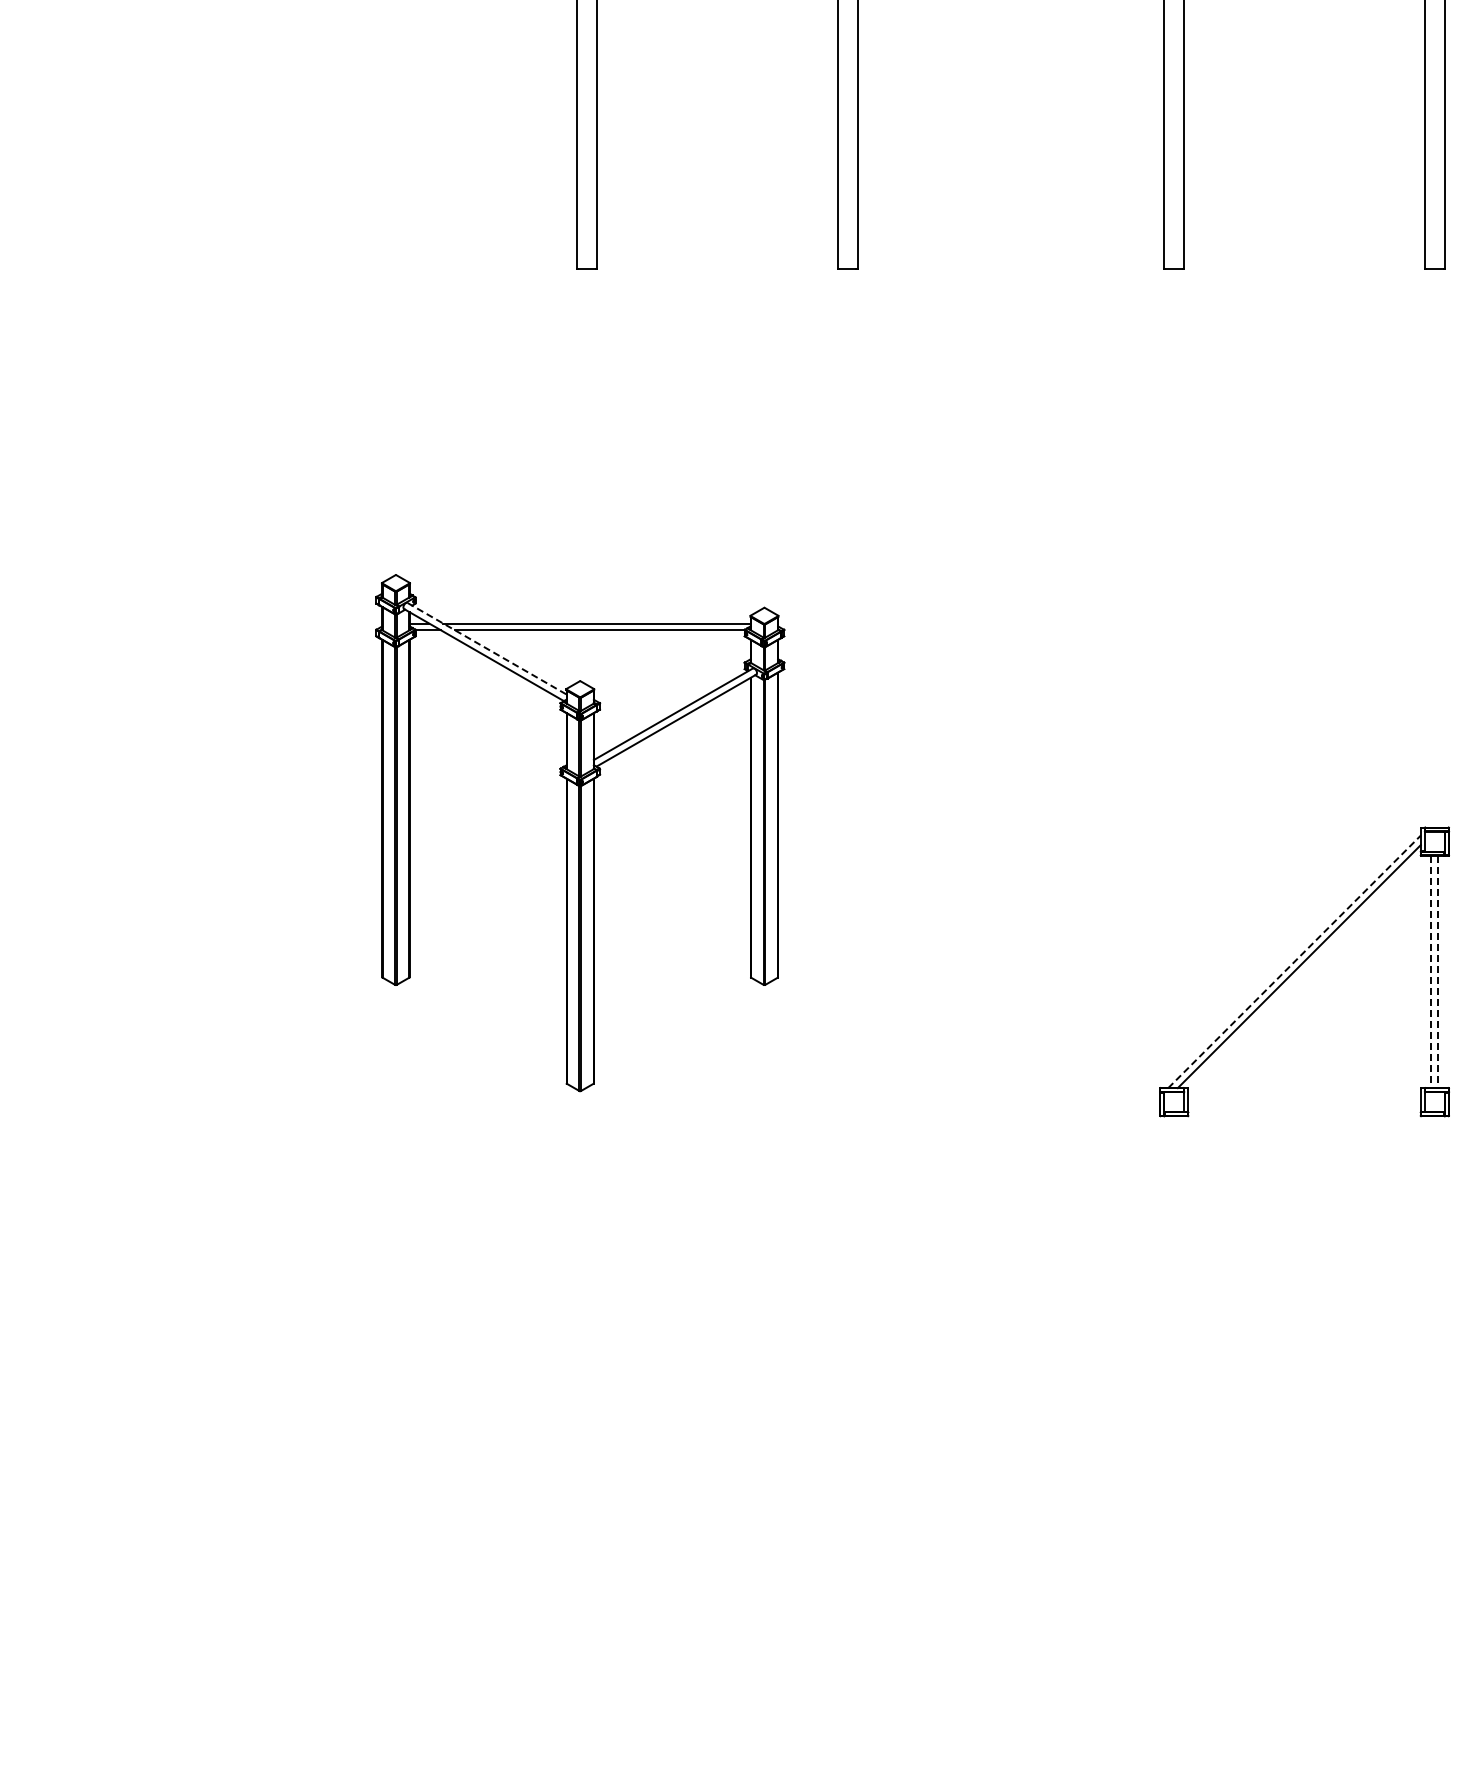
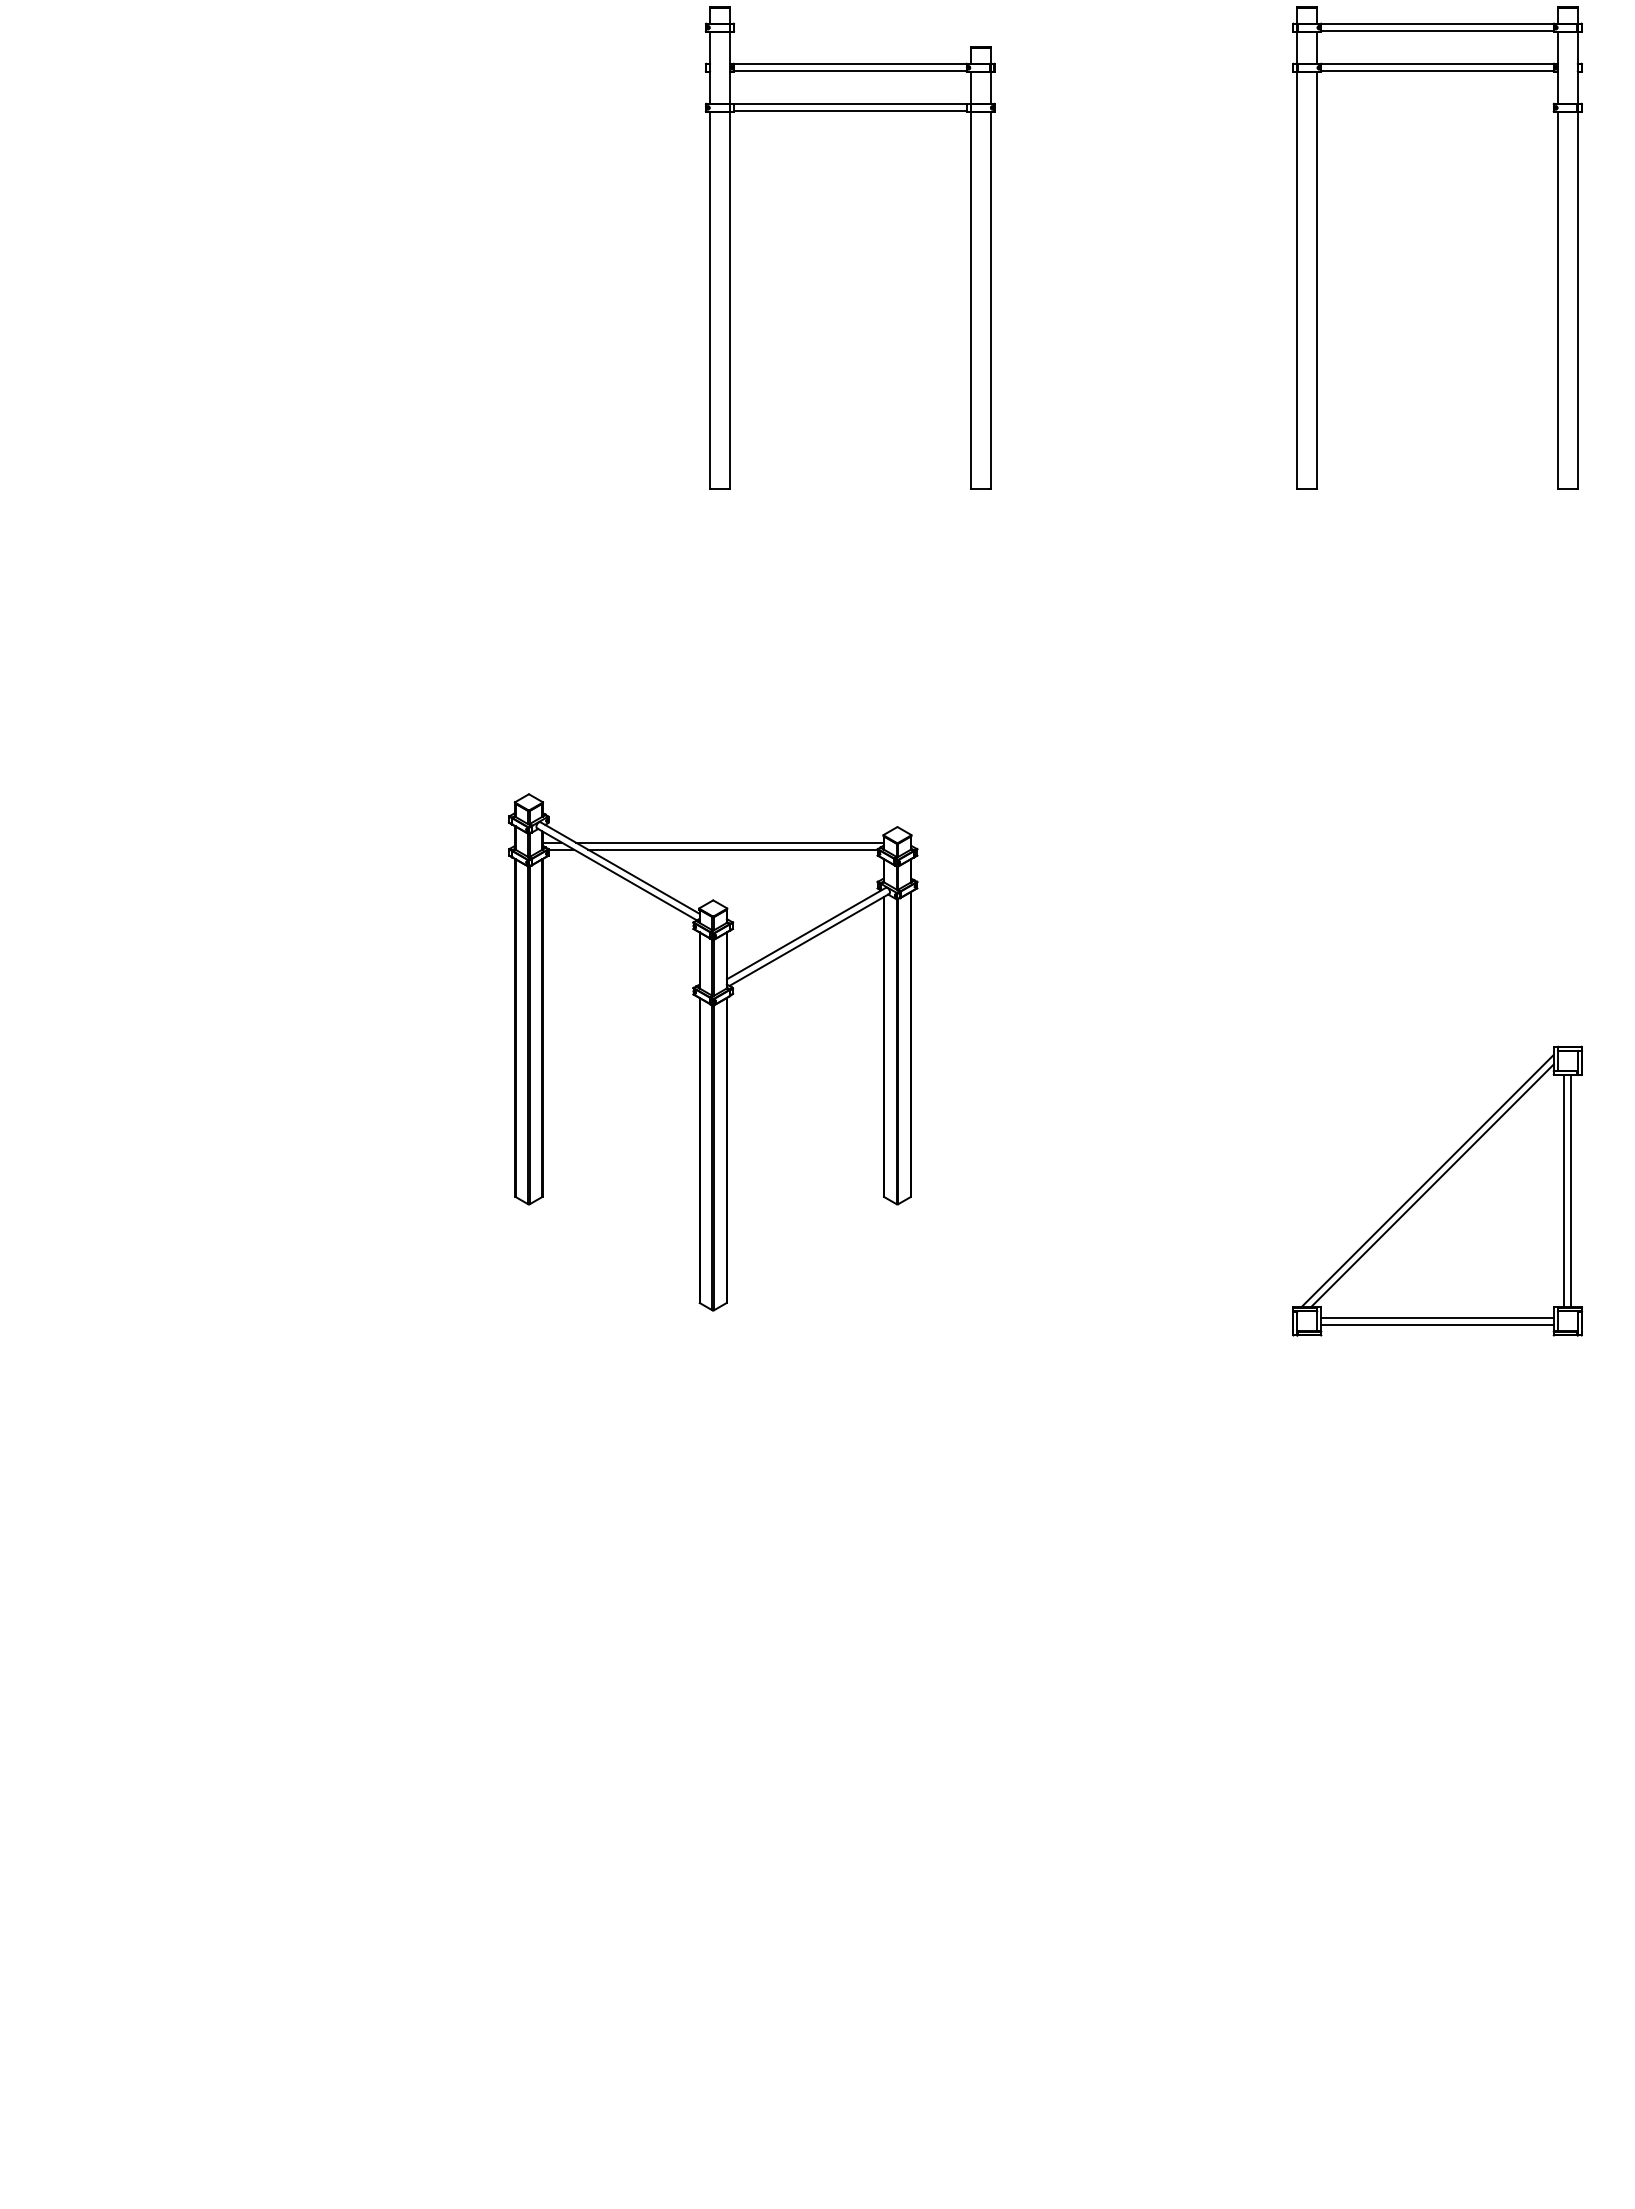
line: (487, 649) -> (620, 868), dashed -> solid
line: (1294, 962) -> (1427, 1181), dashed -> solid
line: (1431, 972) -> (1564, 1191), dashed -> solid
line: (1438, 972) -> (1571, 1191), dashed -> solid
line: (1304, 1098) -> (1437, 1317), added
line: (1304, 1105) -> (1437, 1324), added

